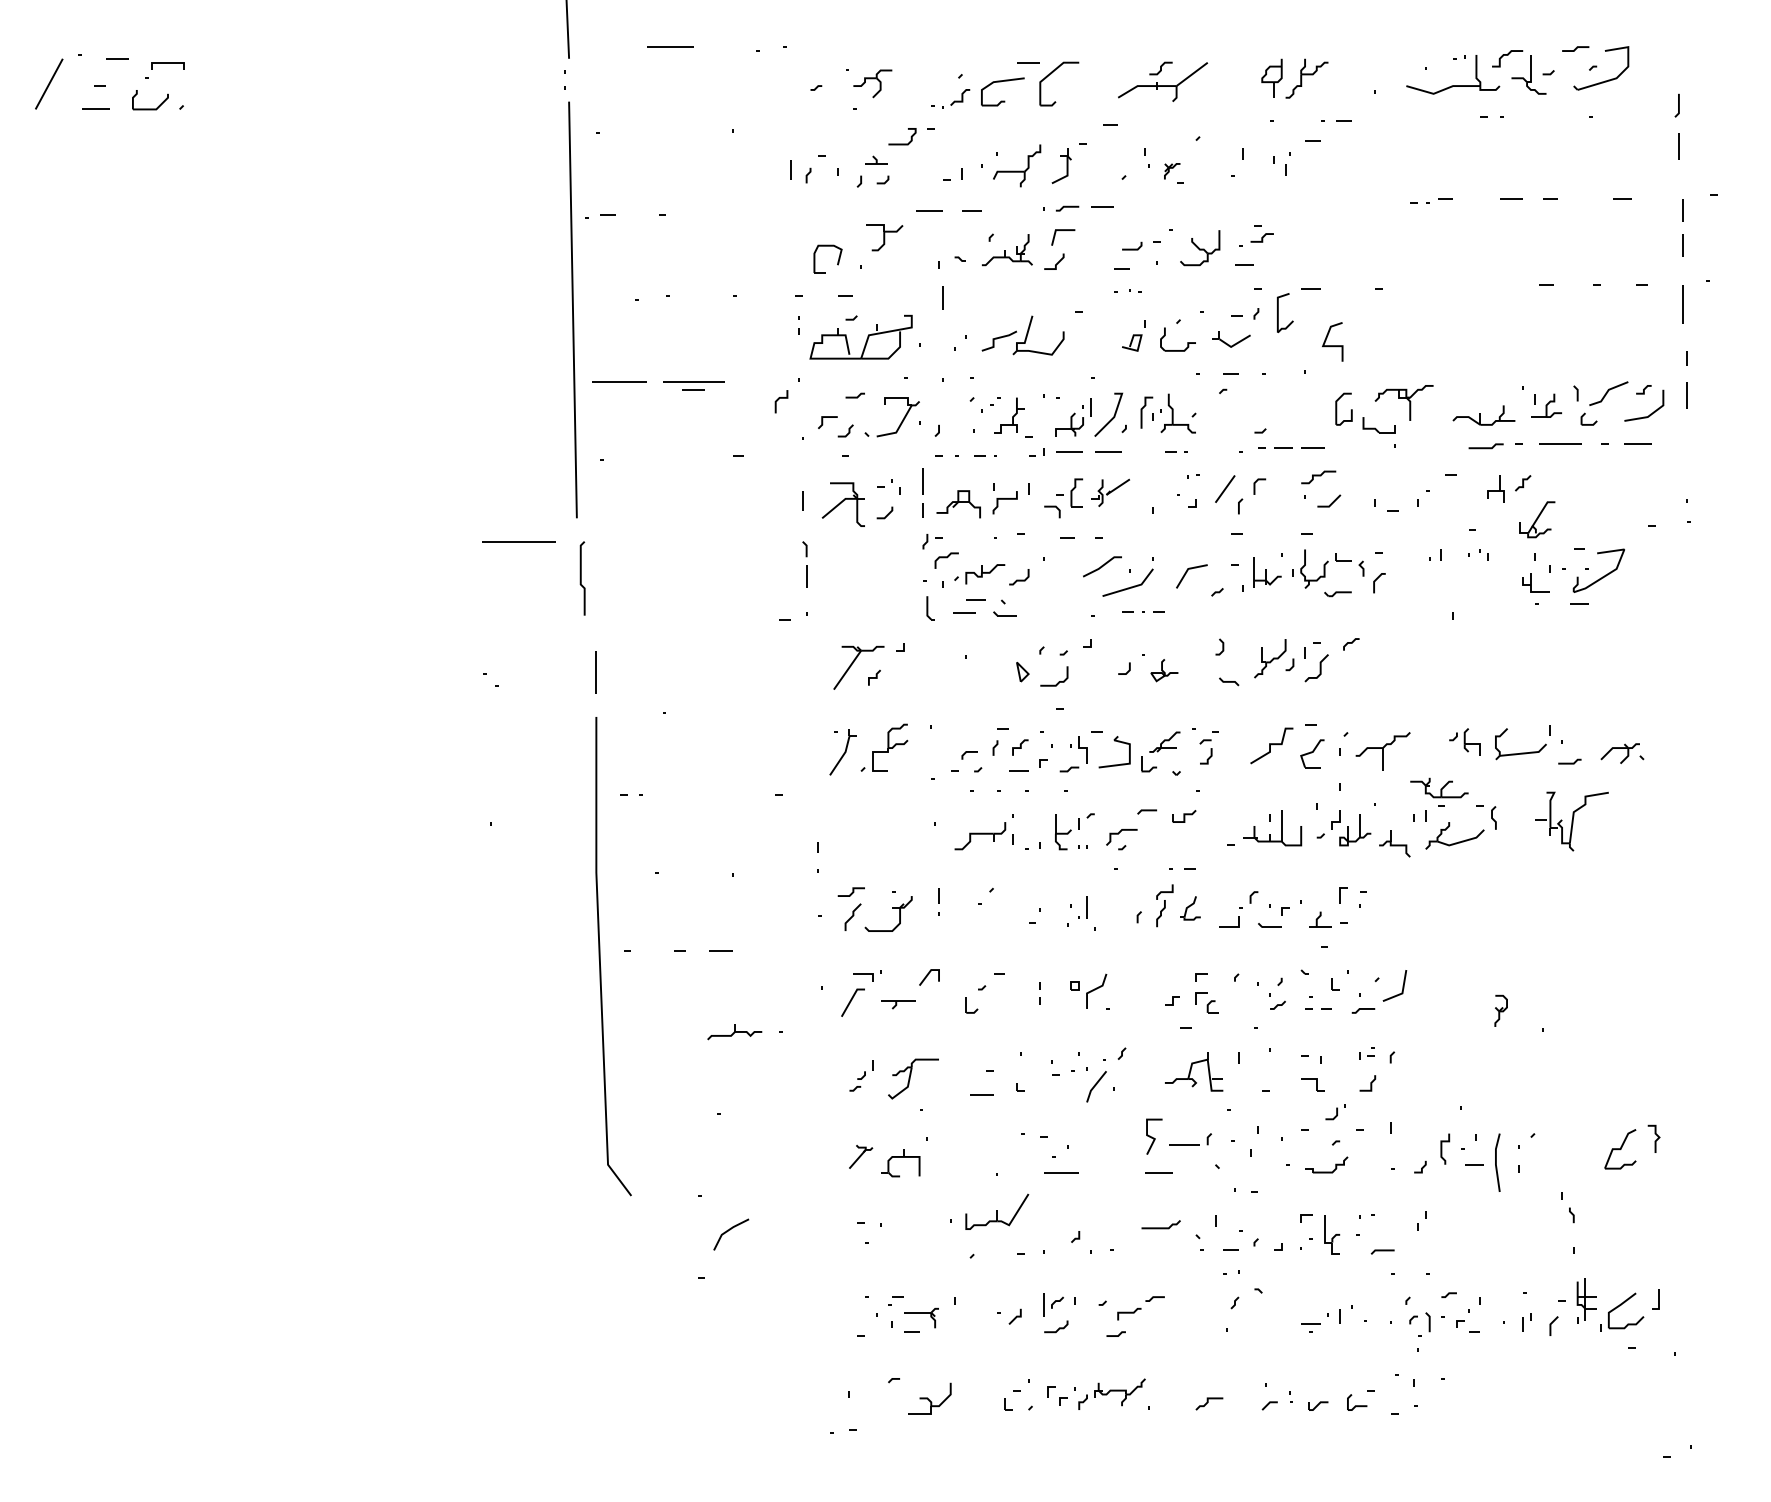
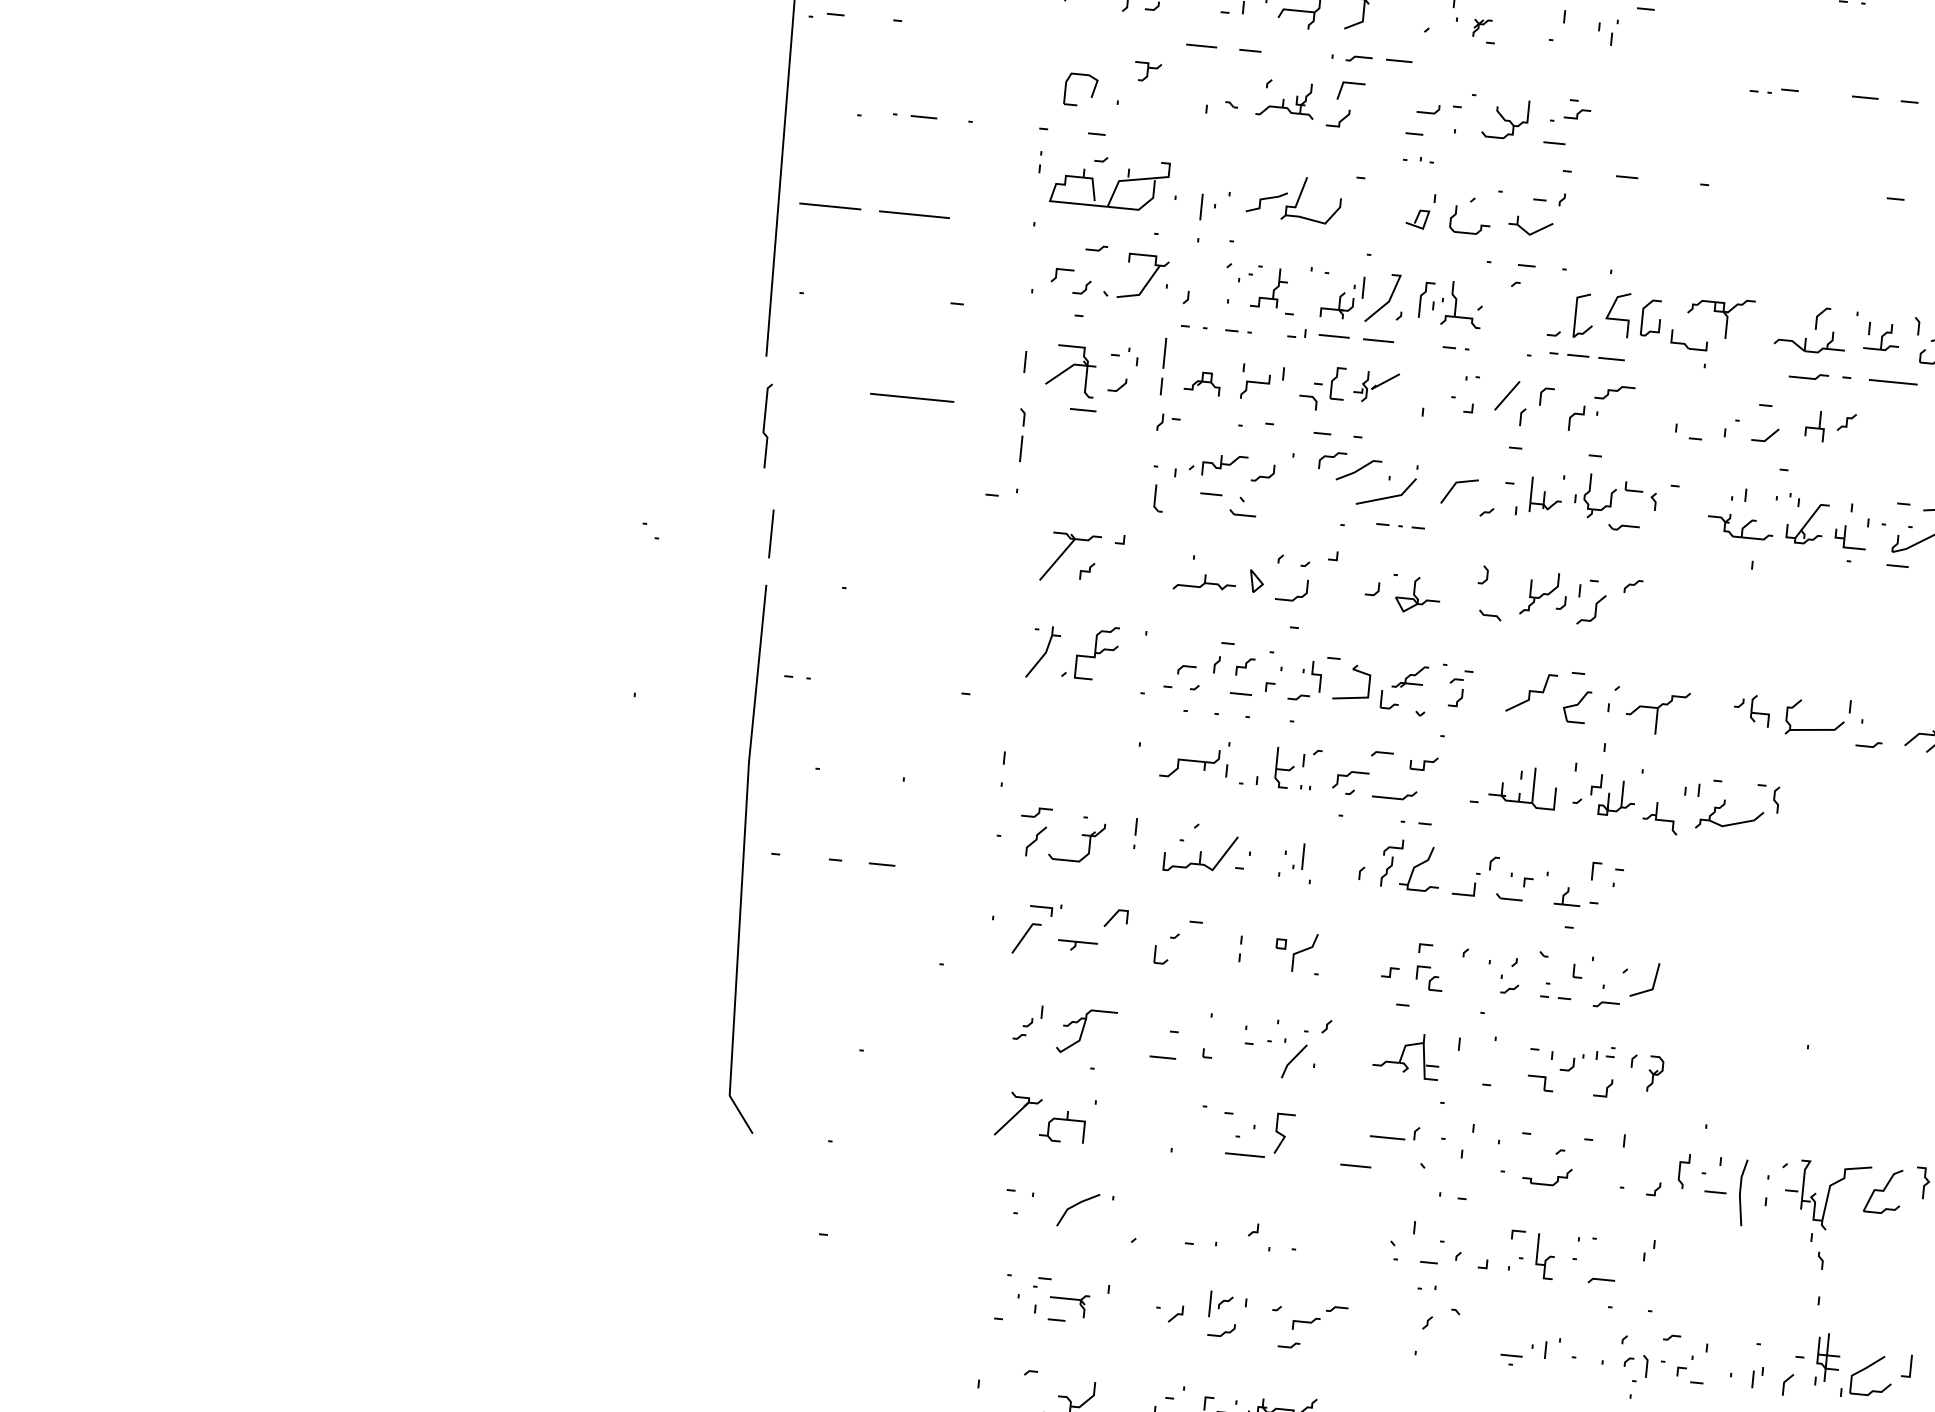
part: (884, 237) -> (1147, 71), size x0.62
line: (942, 297) -> (1201, 206), moved
part: (1278, 312) -> (1576, 314), moved
line: (1332, 345) -> (1617, 318), moved
line: (693, 389) -> (923, 116), moved
line: (779, 399) -> (1574, 415), moved
line: (1331, 502) -> (1767, 436), moved
part: (958, 504) -> (1202, 383), size x0.71
part: (1537, 519) -> (1807, 523), moved
line: (518, 541) -> (911, 397), moved
curve: (946, 558) -> (1332, 458), moved
line: (1376, 580) -> (1819, 315), moved
line: (964, 612) -> (1083, 409), moved
part: (1164, 670) -> (1417, 595), size x1.43
part: (1439, 787) -> (1740, 526), moved
part: (1571, 821) -> (1826, 1196), moved
part: (1190, 908) -> (1420, 869), size x1.67
part: (1500, 1010) -> (1654, 1073), moved
part: (734, 1032) -> (1204, 583), moved
part: (1335, 1112) -> (1571, 1063), moved
line: (1154, 1137) -> (1284, 1134), moved
part: (860, 1156) -> (1017, 1114), size x1.67
part: (997, 1211) -> (1200, 853), moved
line: (1160, 1227) -> (1393, 797), moved
line: (730, 1230) -> (1077, 1205), moved

